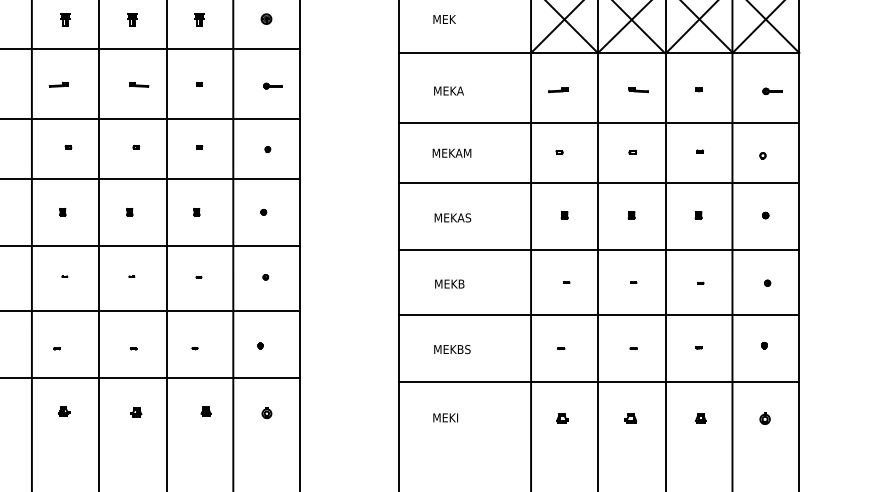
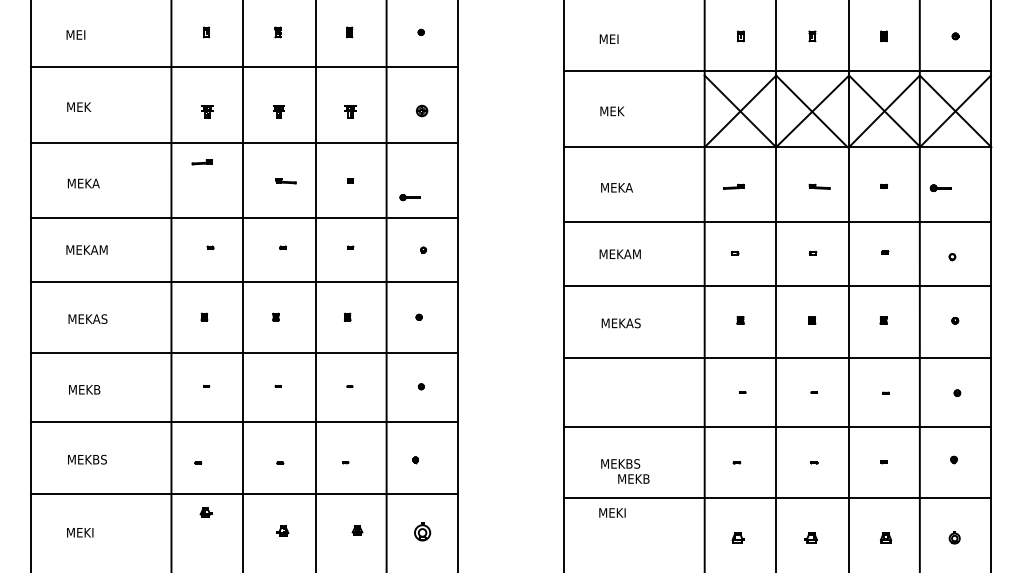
part: (58, 85) -> (201, 162), moved
part: (272, 86) -> (409, 197), moved
part: (772, 90) -> (940, 187), moved
text: (449, 283) -> (633, 478), moved
part: (63, 411) -> (205, 512), moved
part: (266, 412) -> (422, 531), size x1.6
text: (445, 417) -> (612, 512), moved

